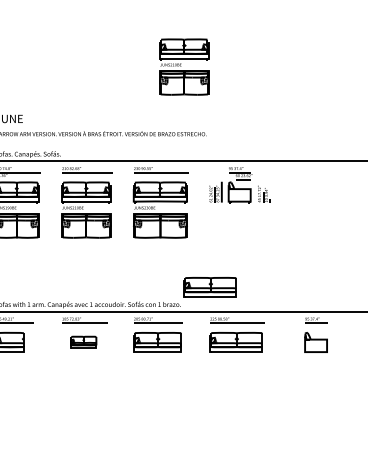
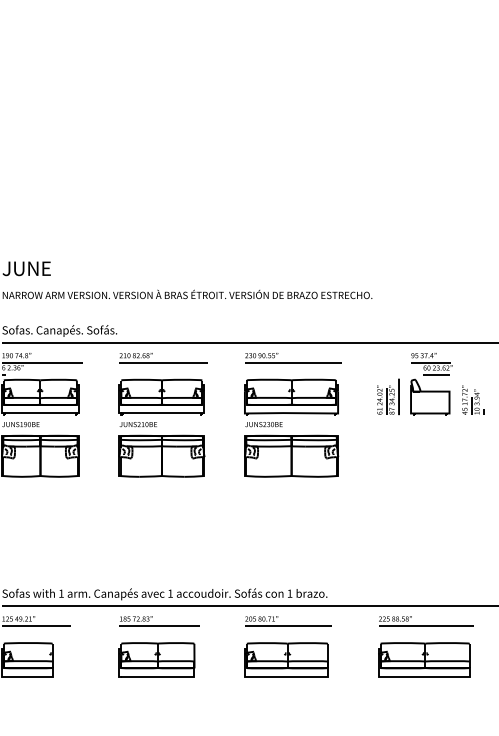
part: (184, 66) -> (333, 176), removed
part: (209, 287) -> (377, 563), removed
part: (83, 342) -> (156, 659), size x1.67

